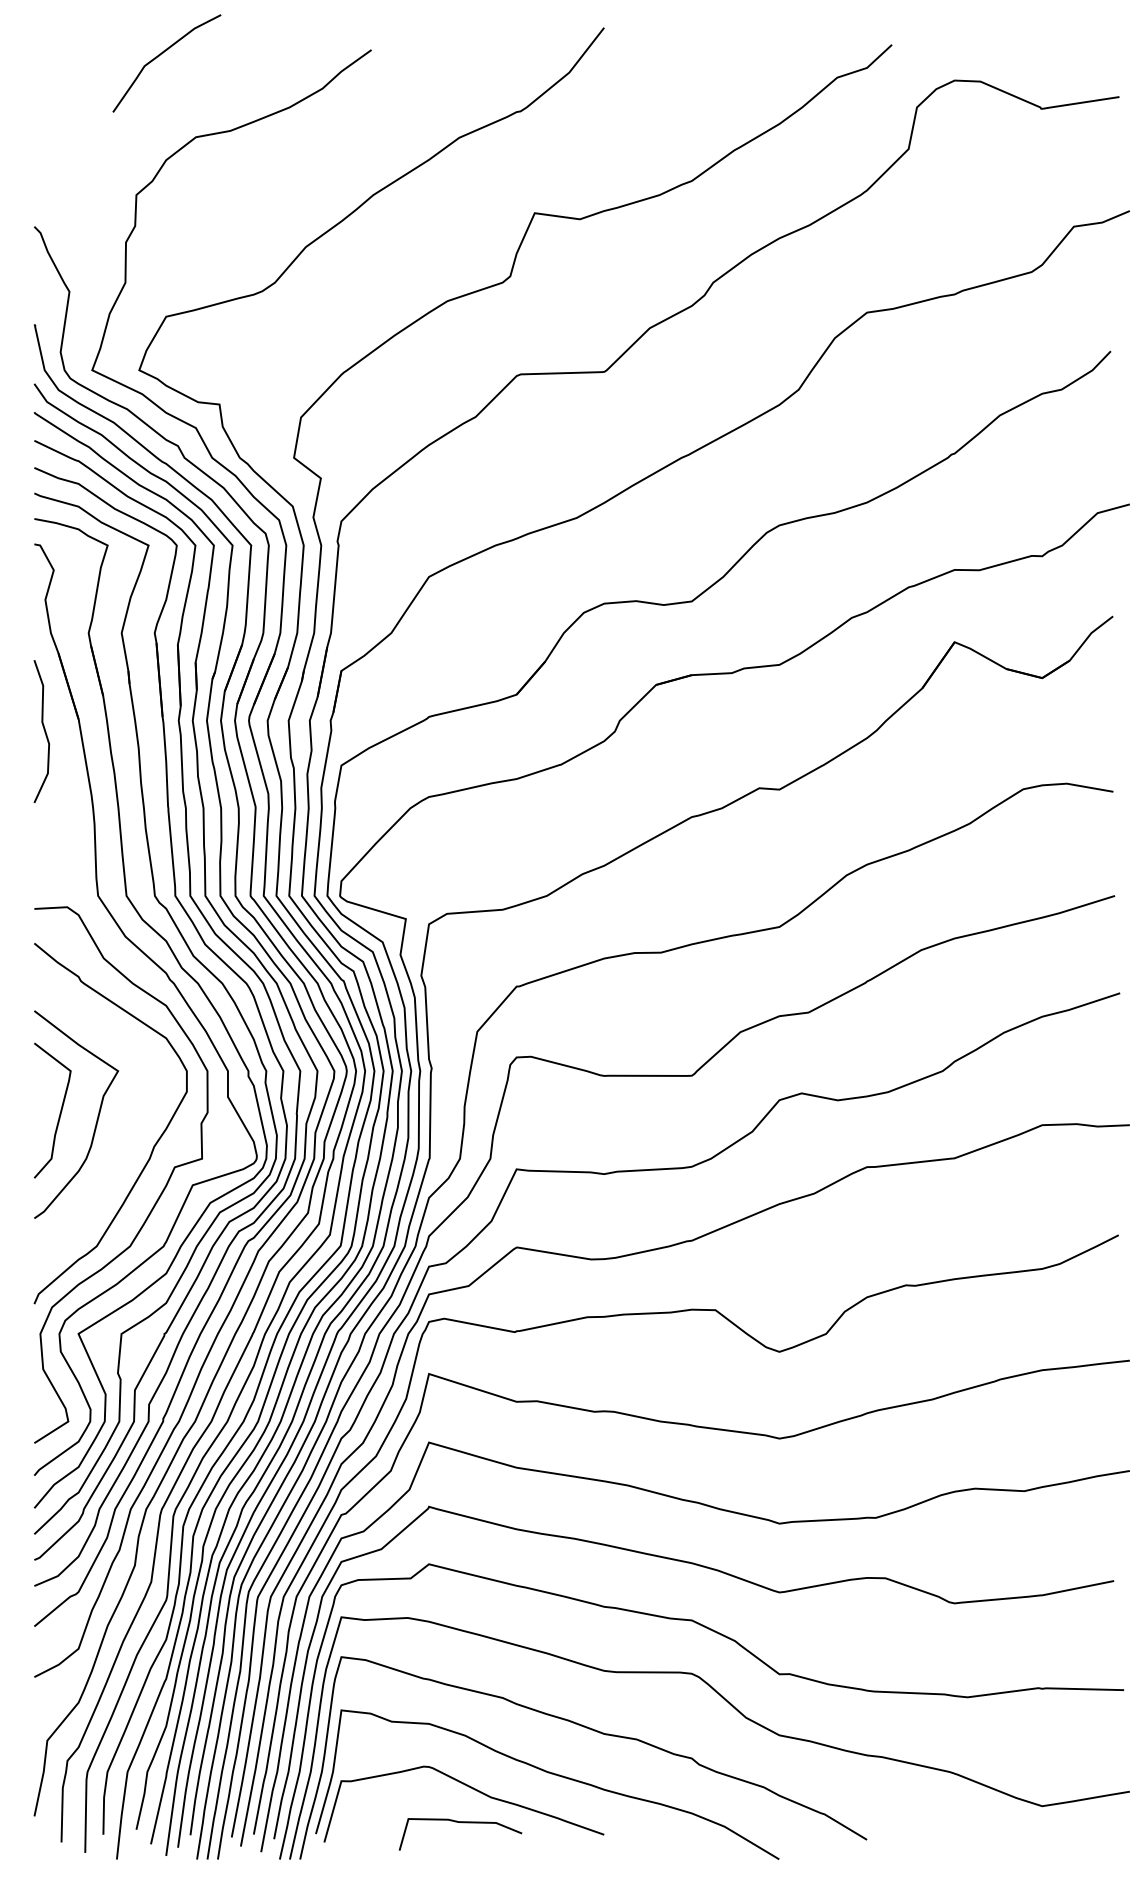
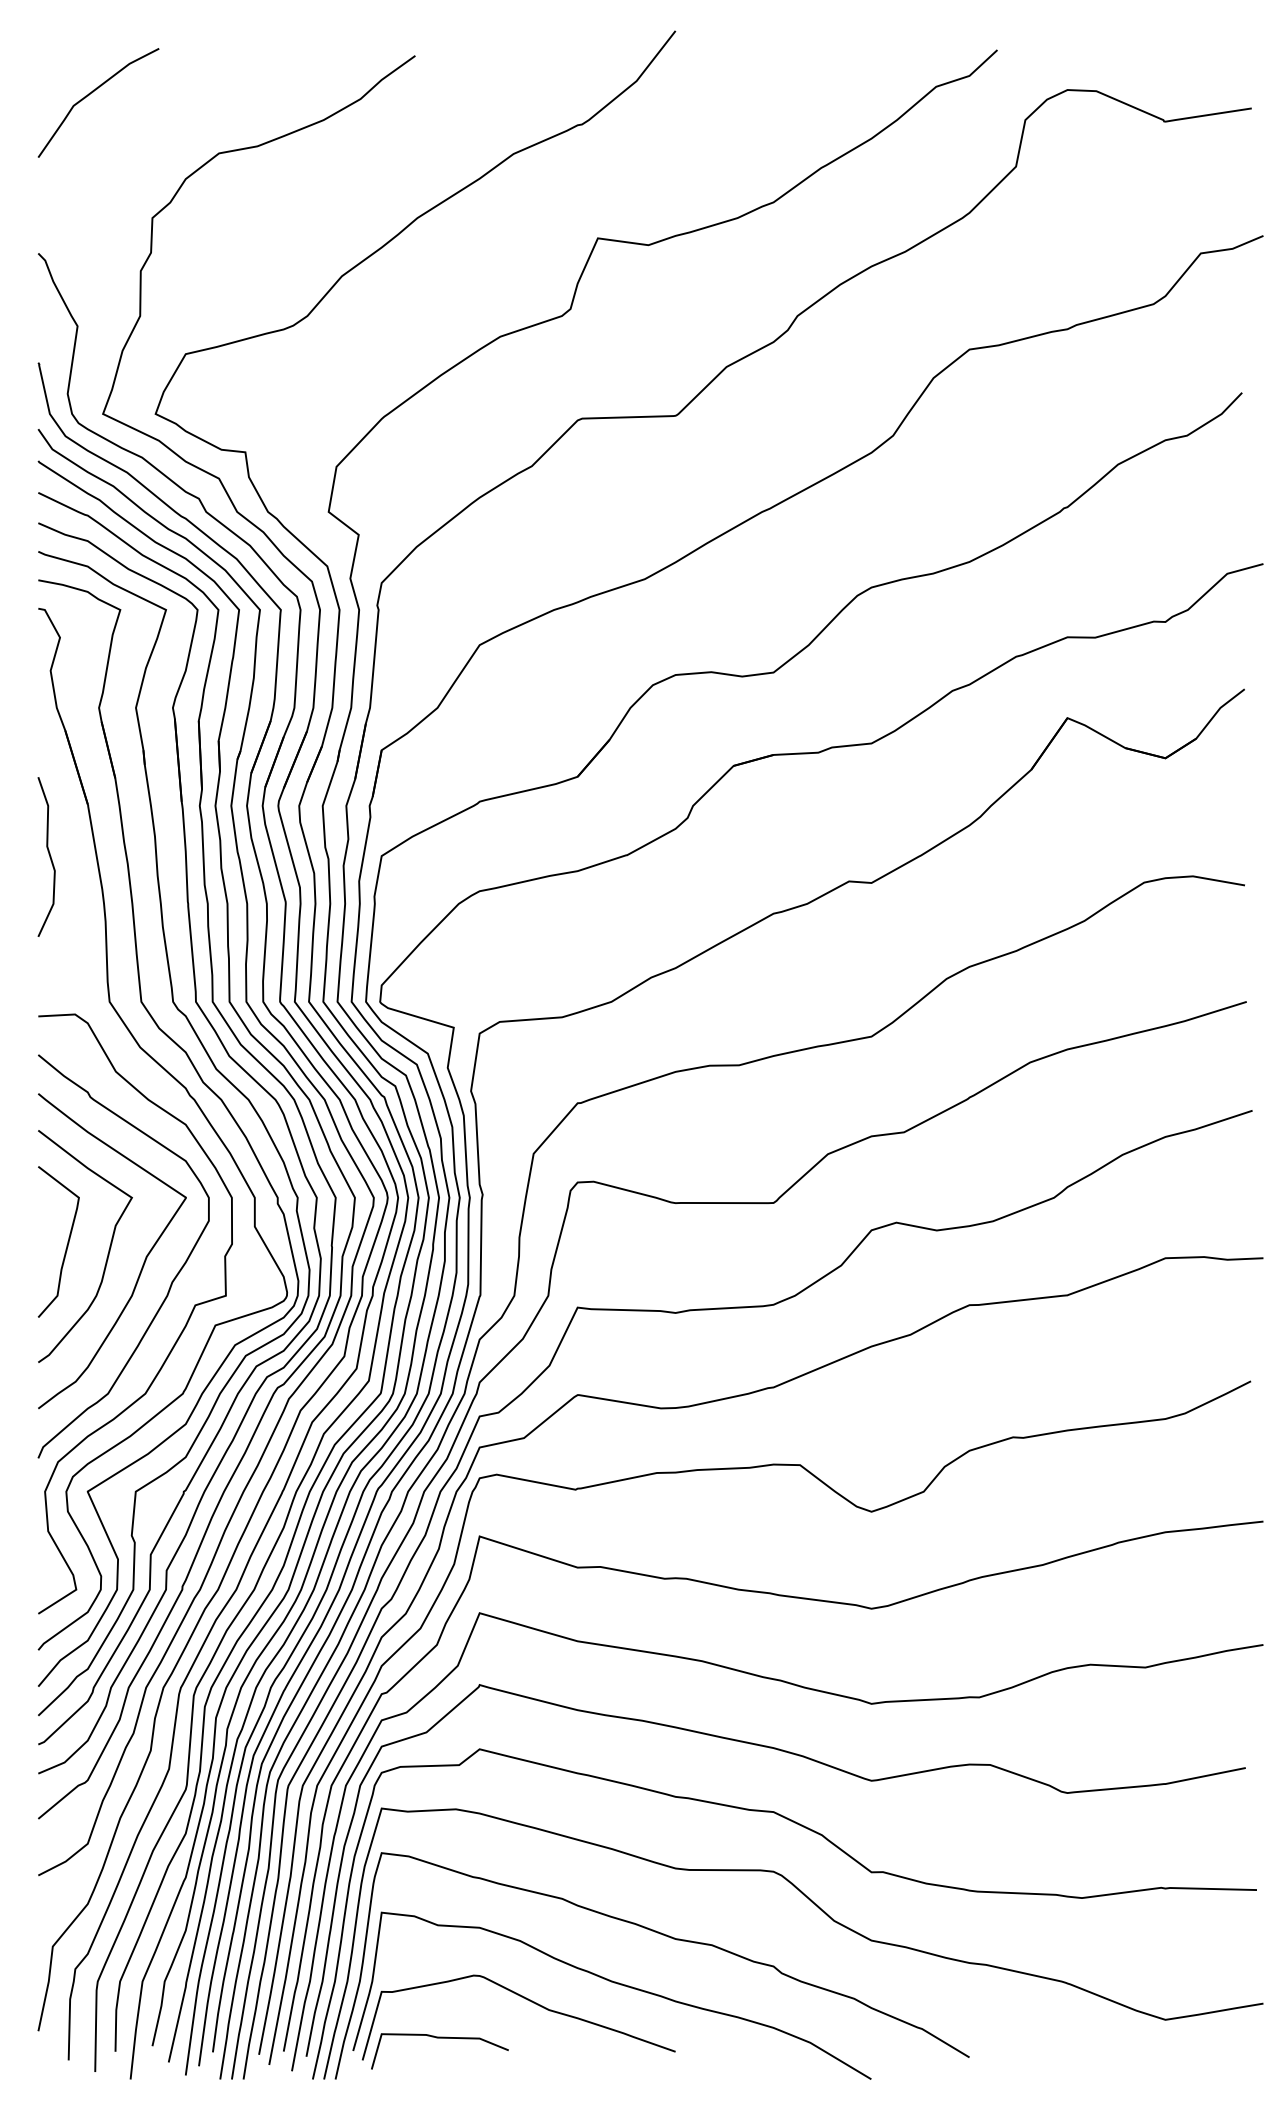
curve: (161, 55) -> (92, 93), moved
curve: (43, 729) -> (48, 854), moved
curve: (127, 1130) -> (142, 1264), added
curve: (460, 1822) -> (439, 2038), moved

